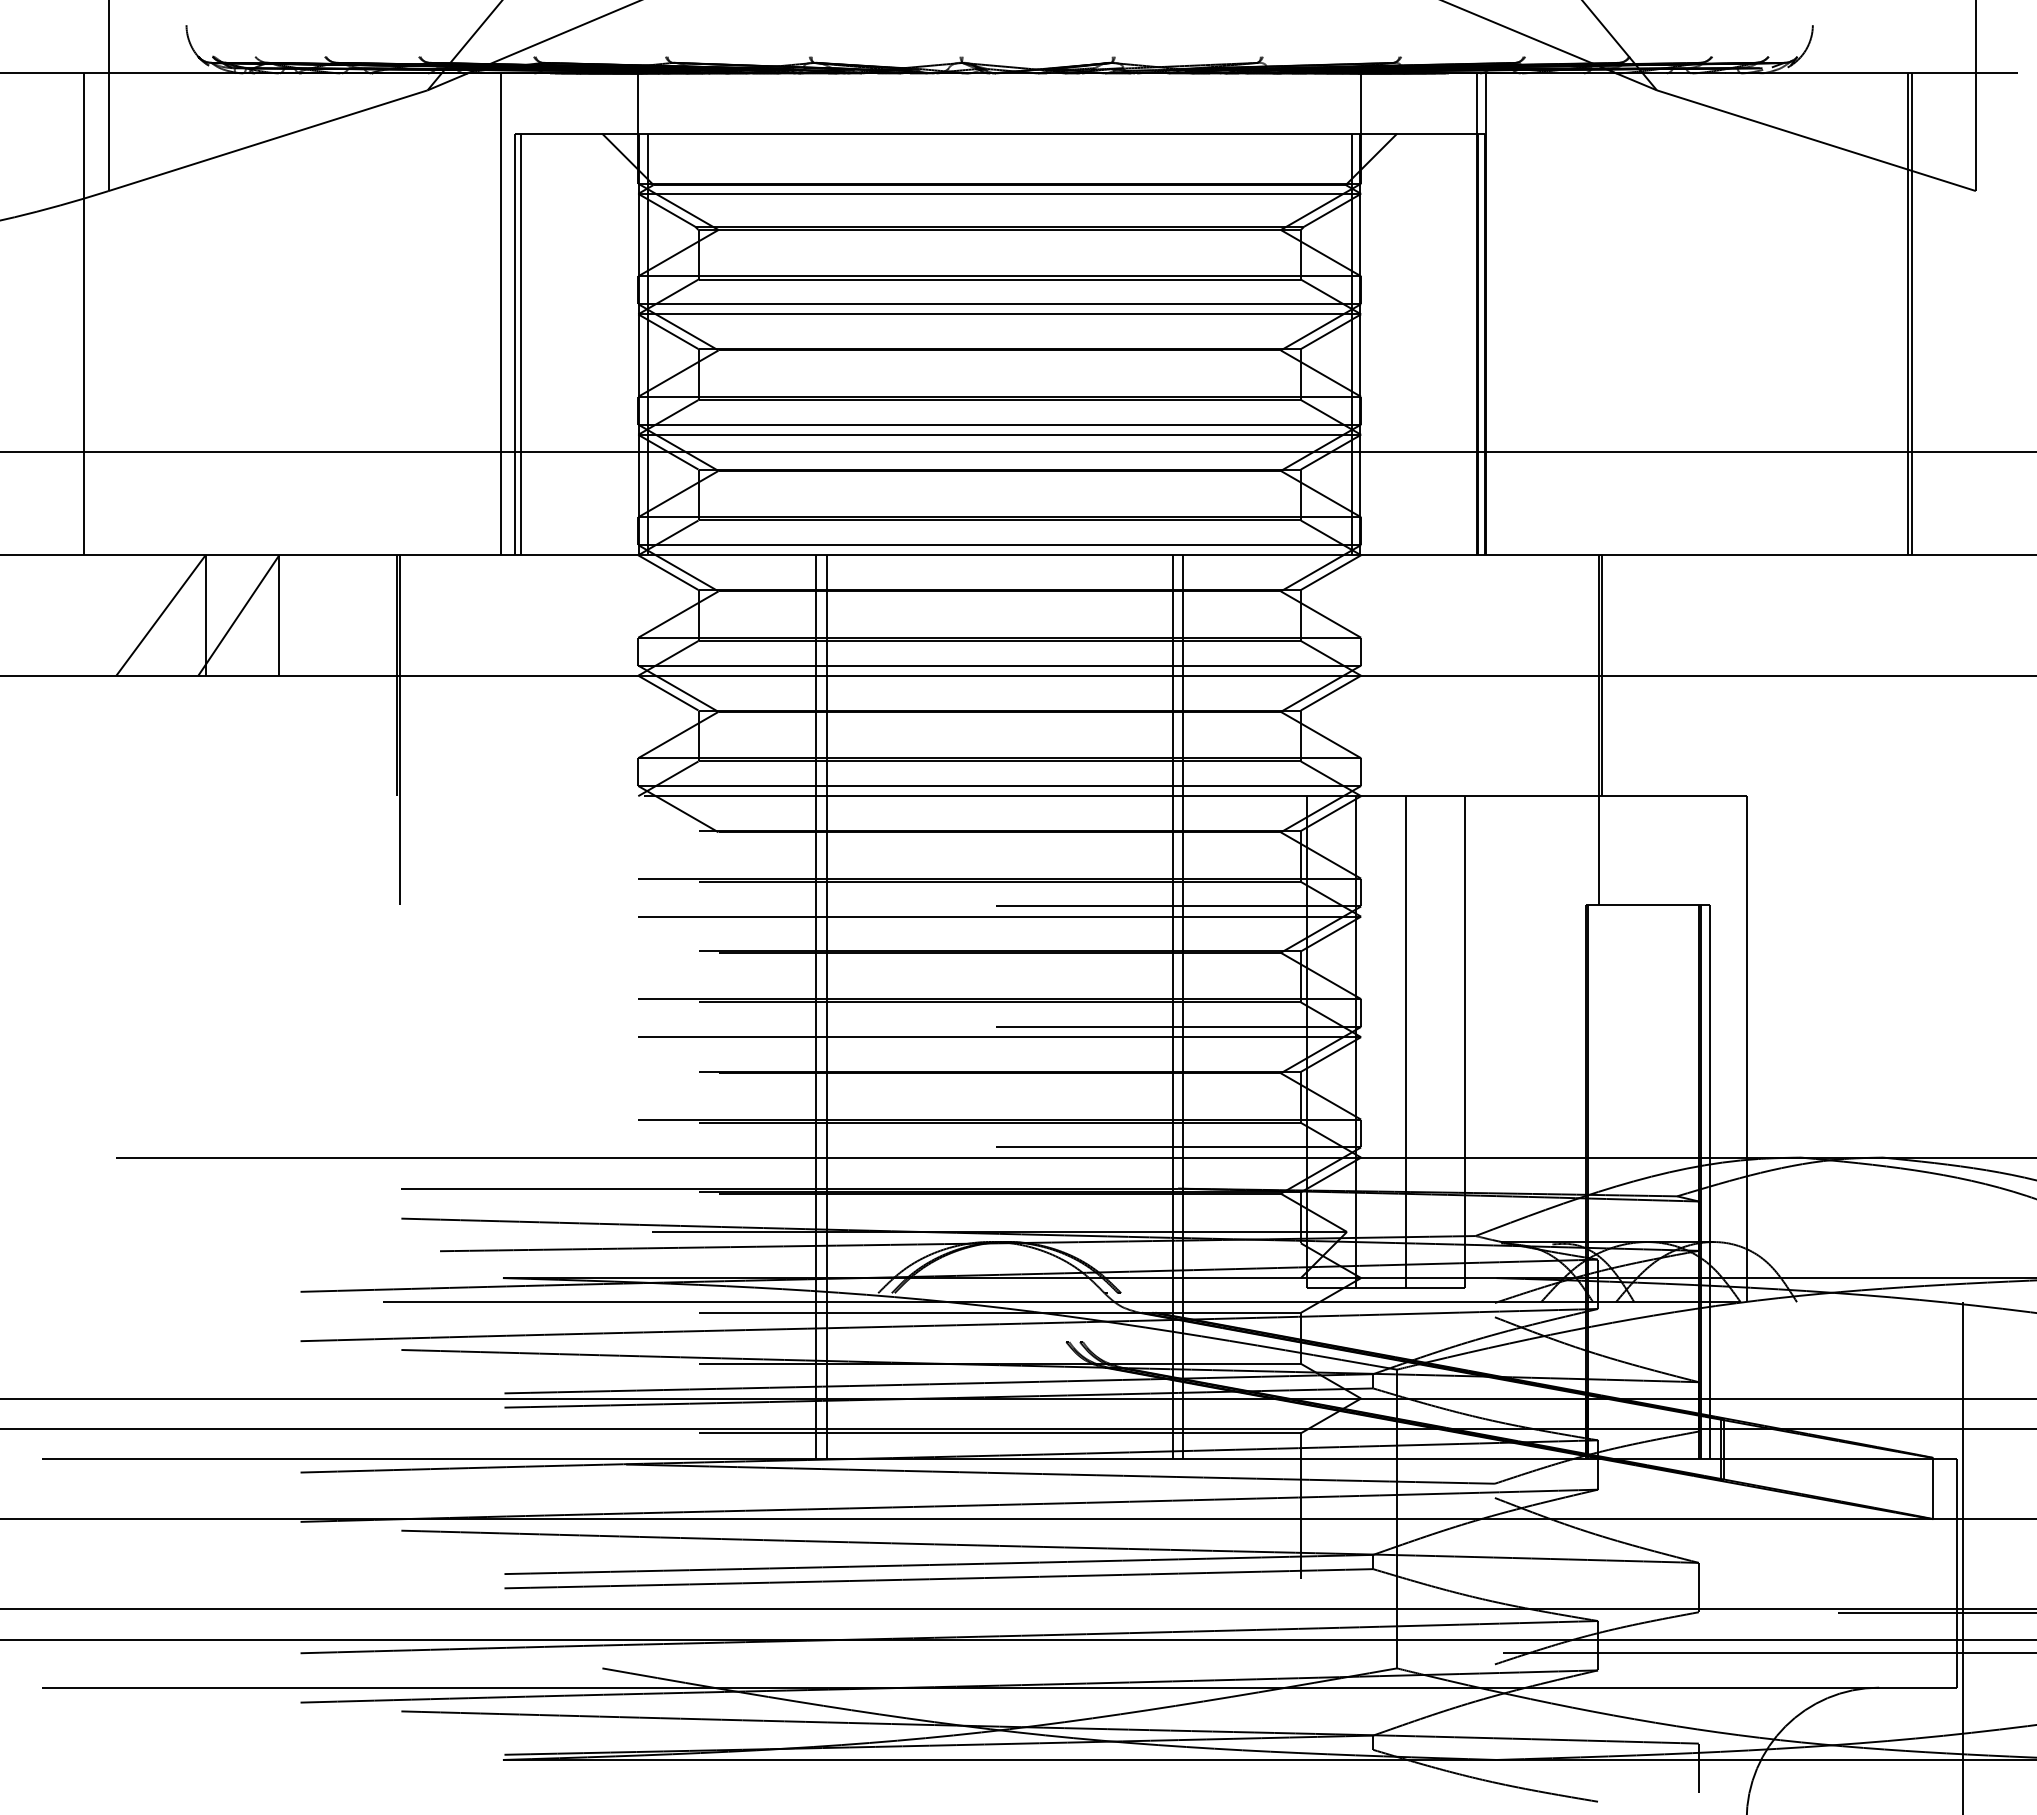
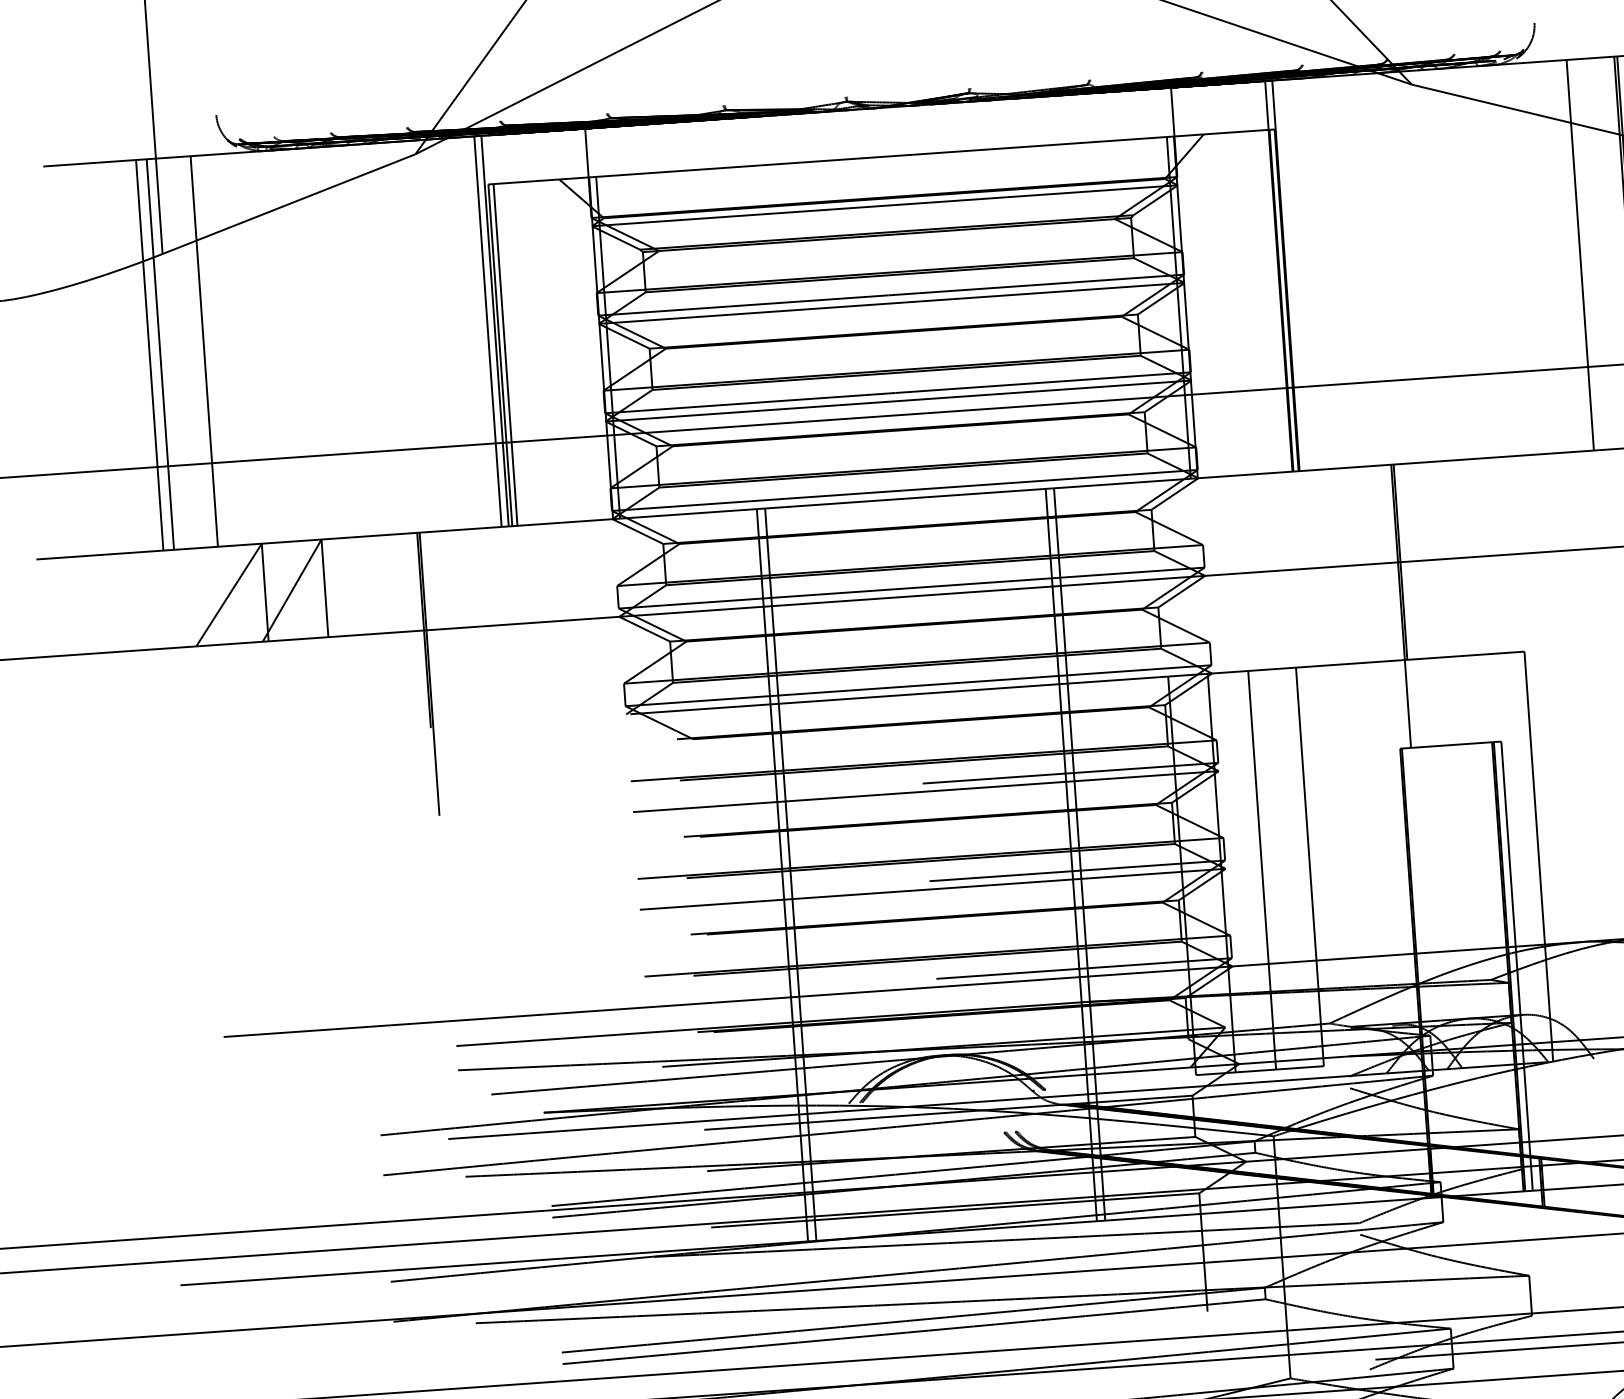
line: (97, 314) -> (160, 354), added
line: (151, 314) -> (204, 351), added
line: (510, 314) -> (495, 331), added
line: (1849, 314) -> (1580, 255), added

